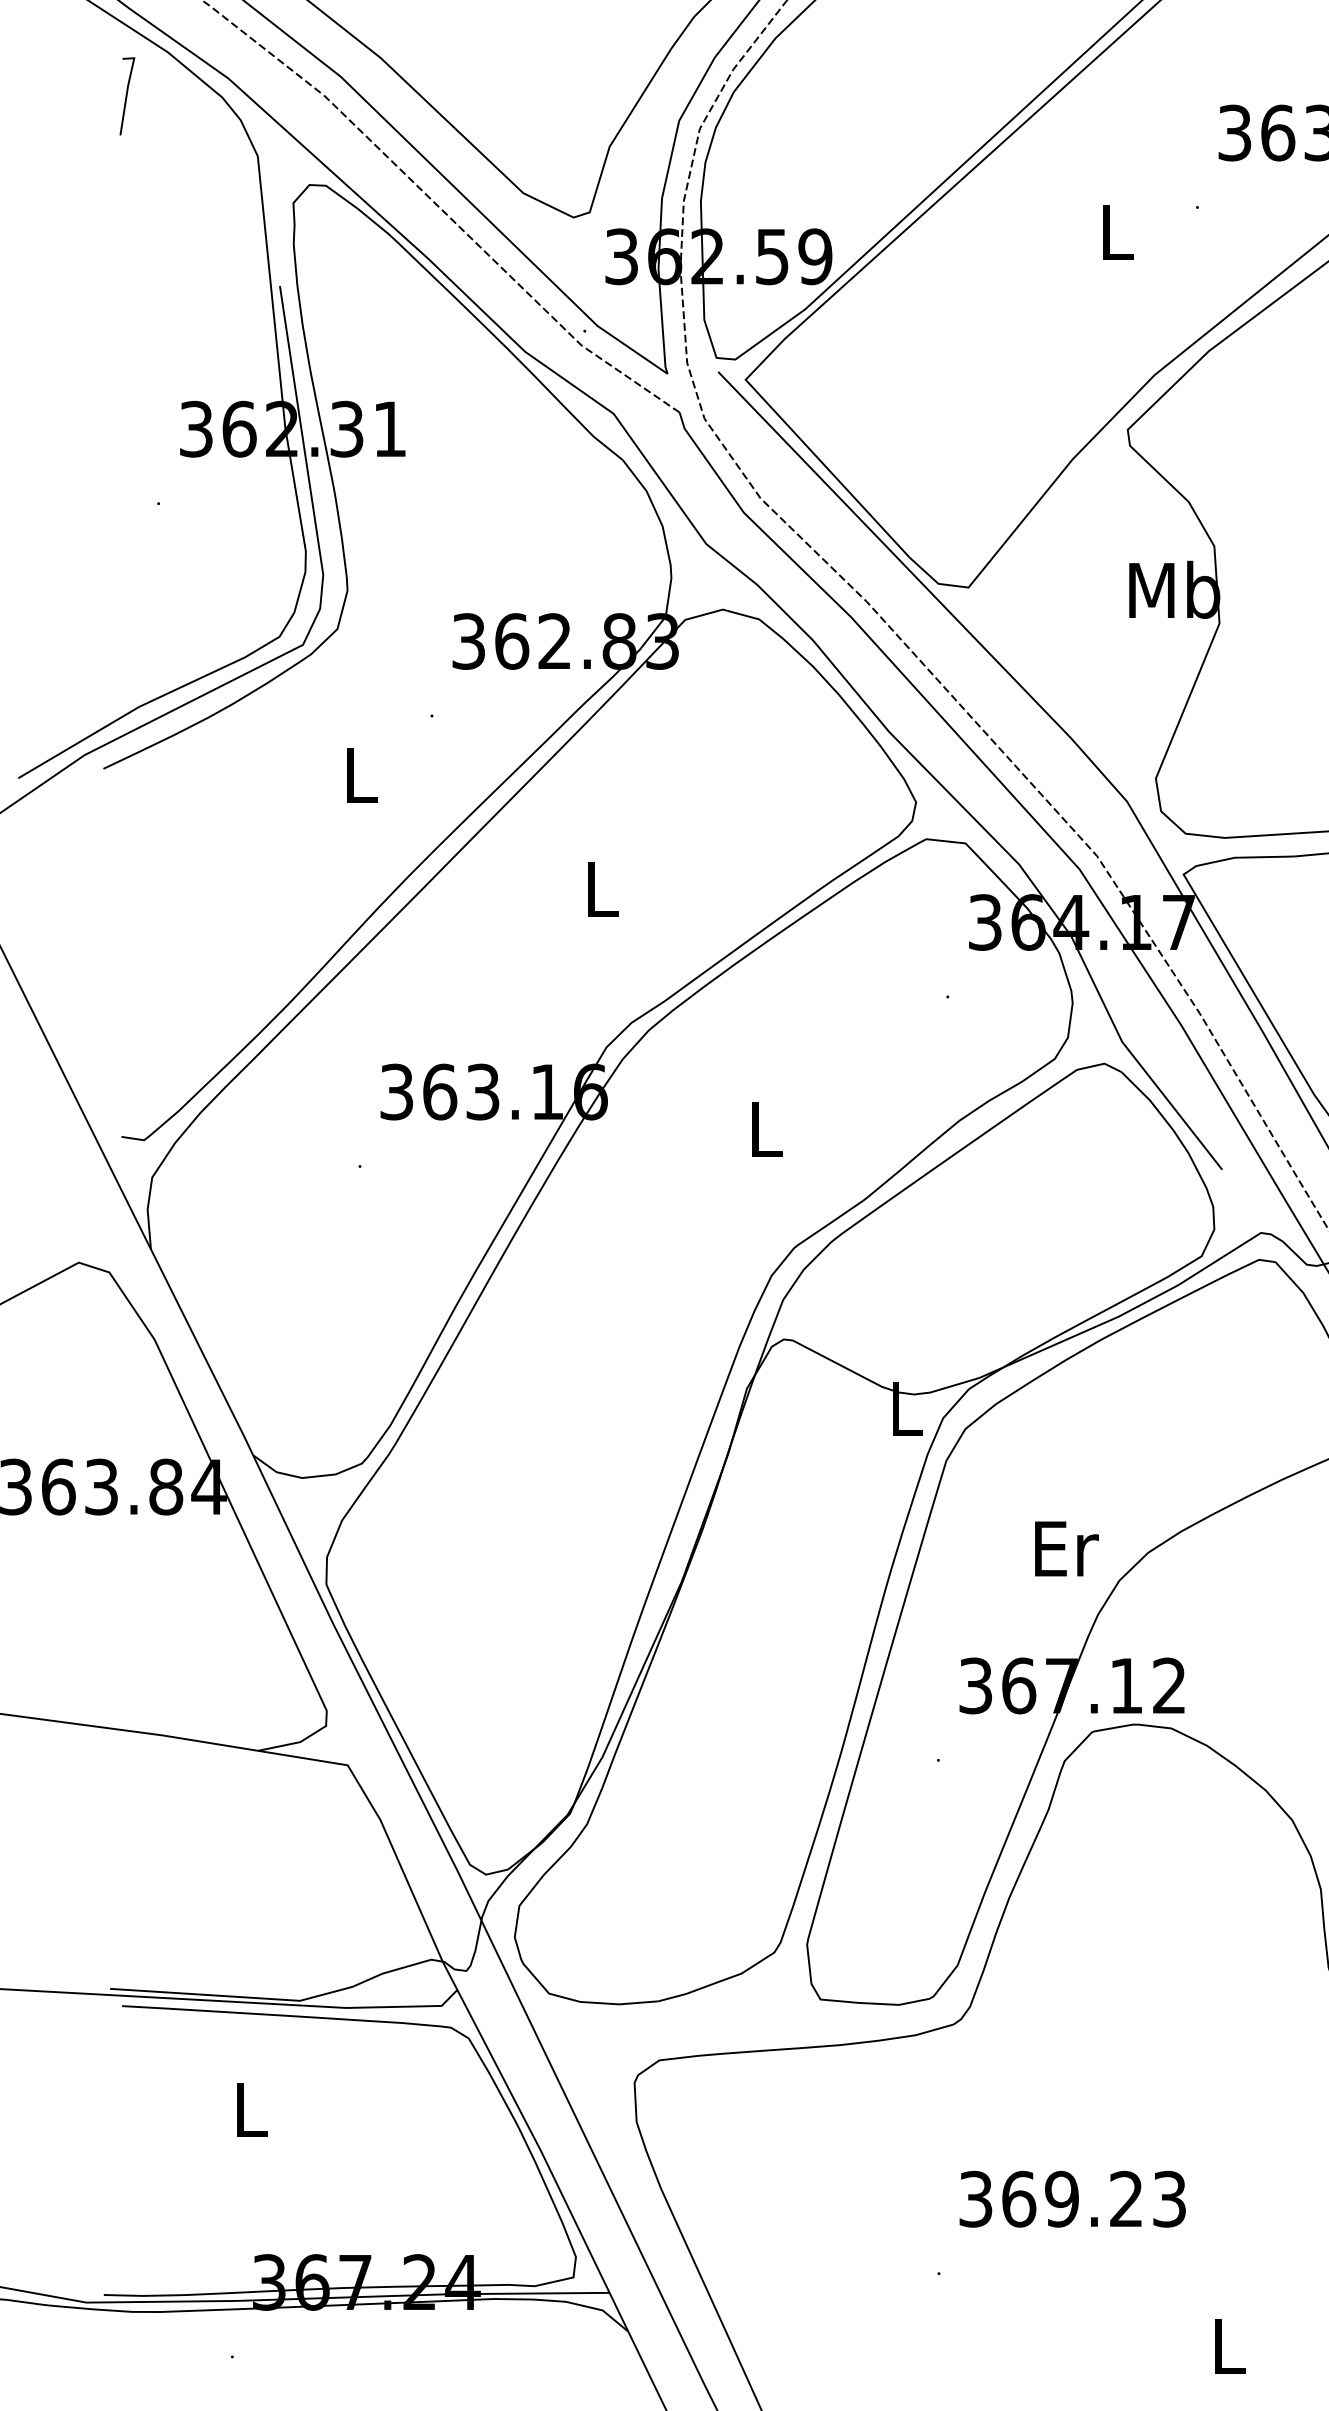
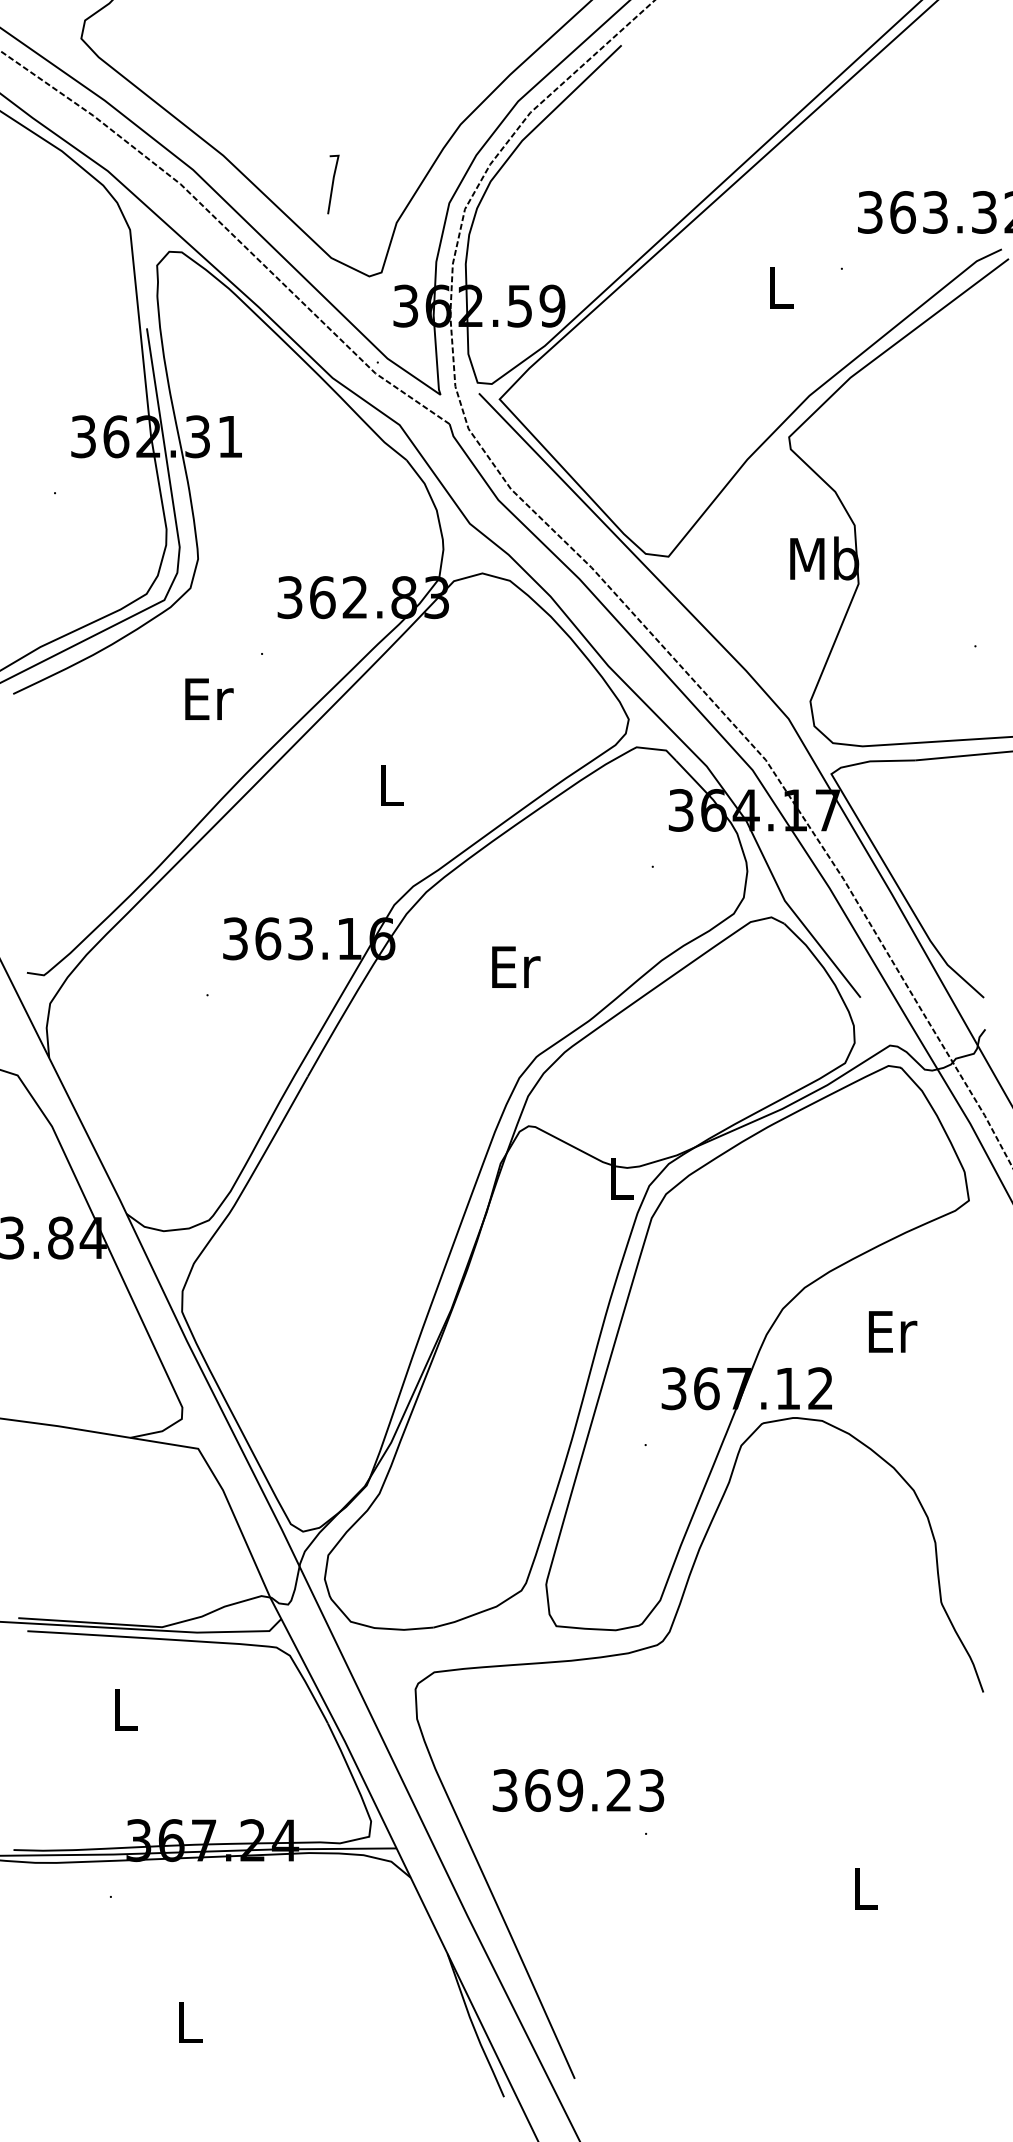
line: (127, 96) -> (333, 184), moved
text: (362, 774) -> (209, 698), L -> Er
text: (767, 1128) -> (516, 966), L -> Er
text: (1067, 1548) -> (893, 1331), moved
text: (1072, 2199) -> (578, 1790), moved

